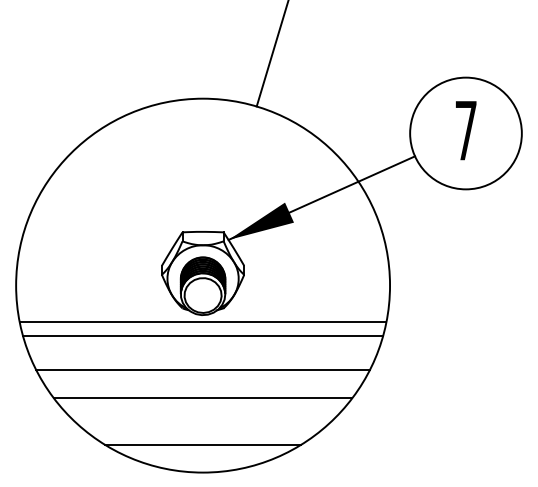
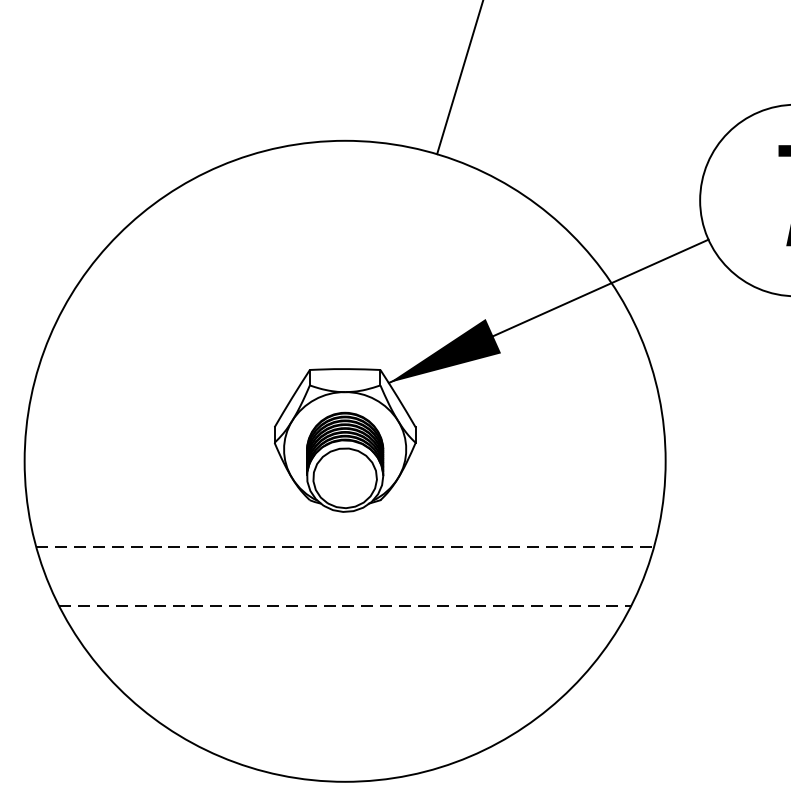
line: (202, 322) -> (344, 524), removed
line: (203, 335) -> (345, 546), solid -> dashed
line: (203, 370) -> (345, 606), solid -> dashed
line: (202, 398) -> (344, 654), removed
line: (203, 444) -> (345, 733), removed

